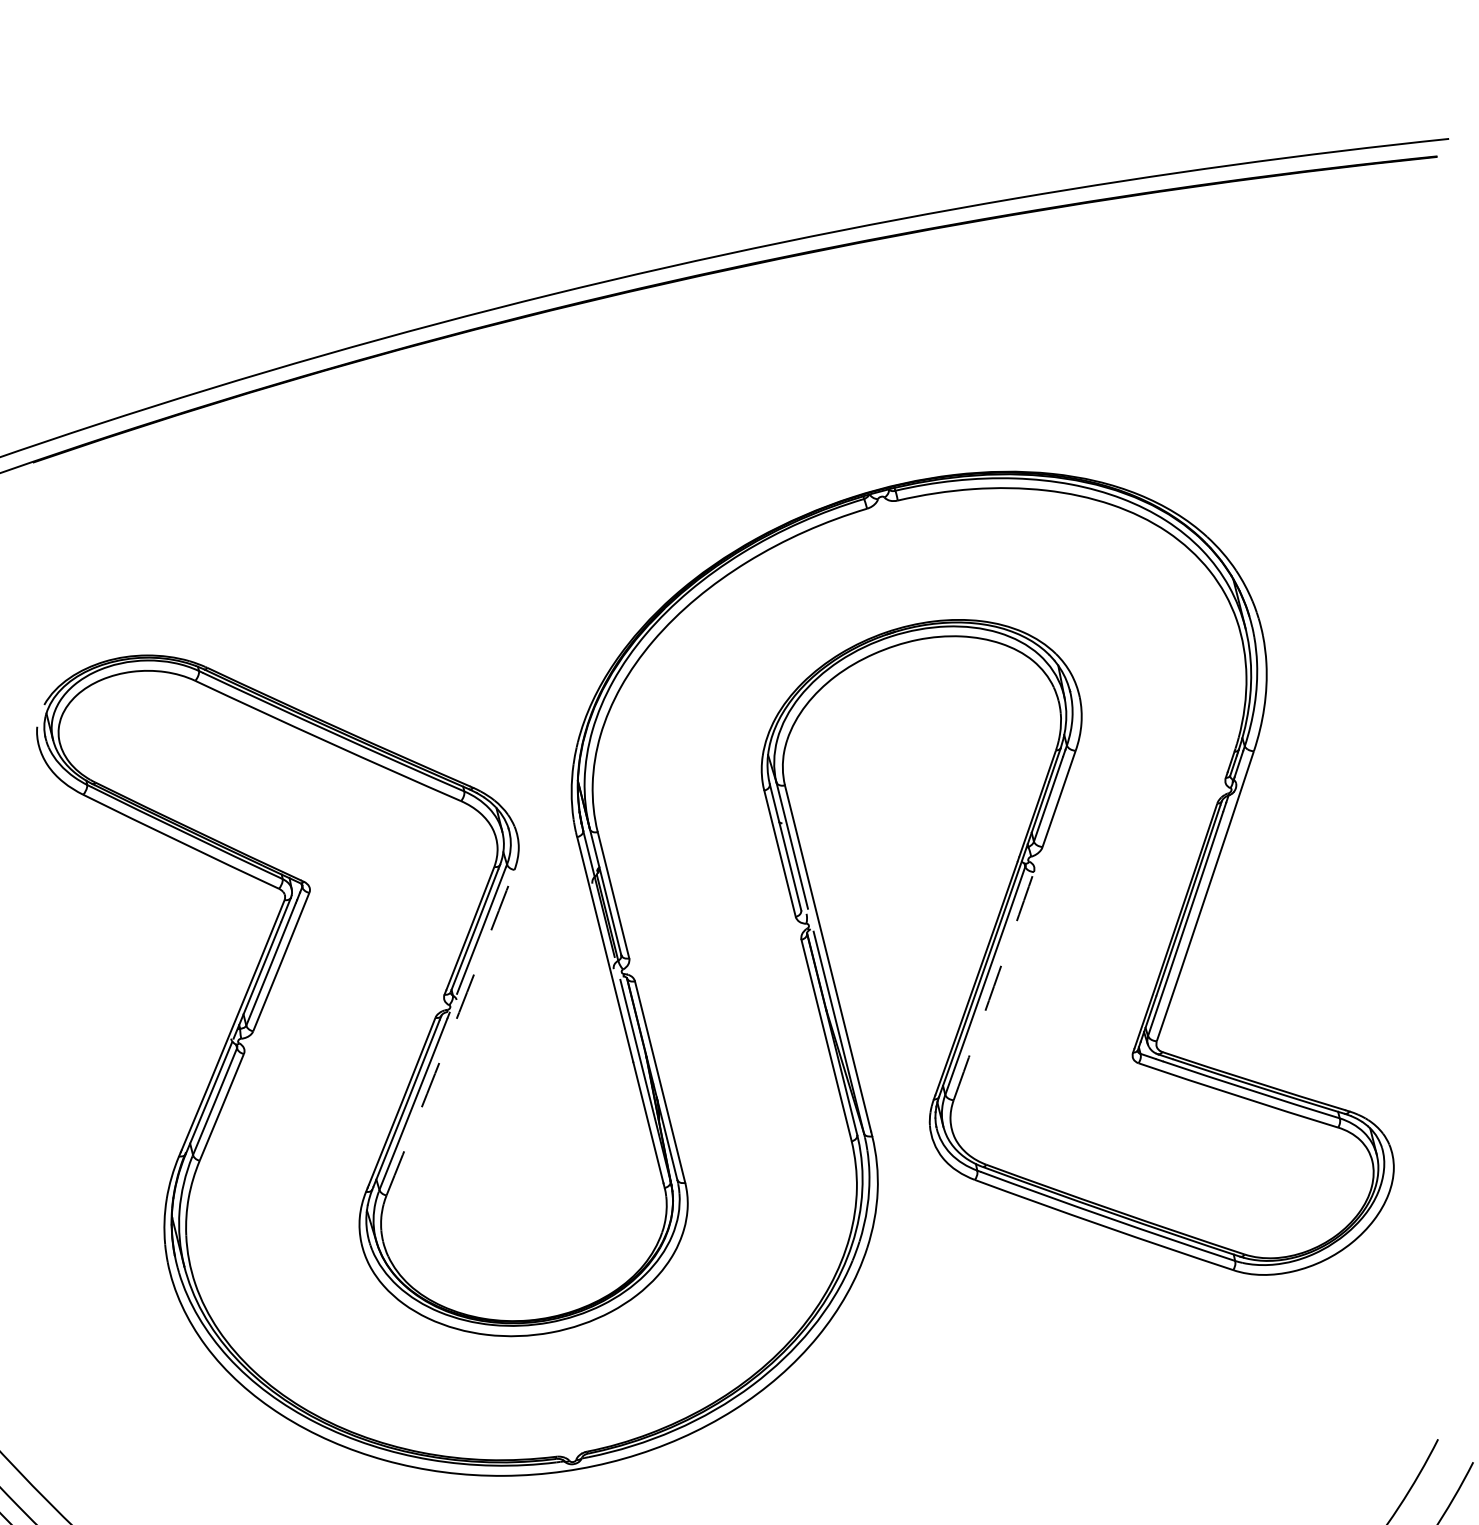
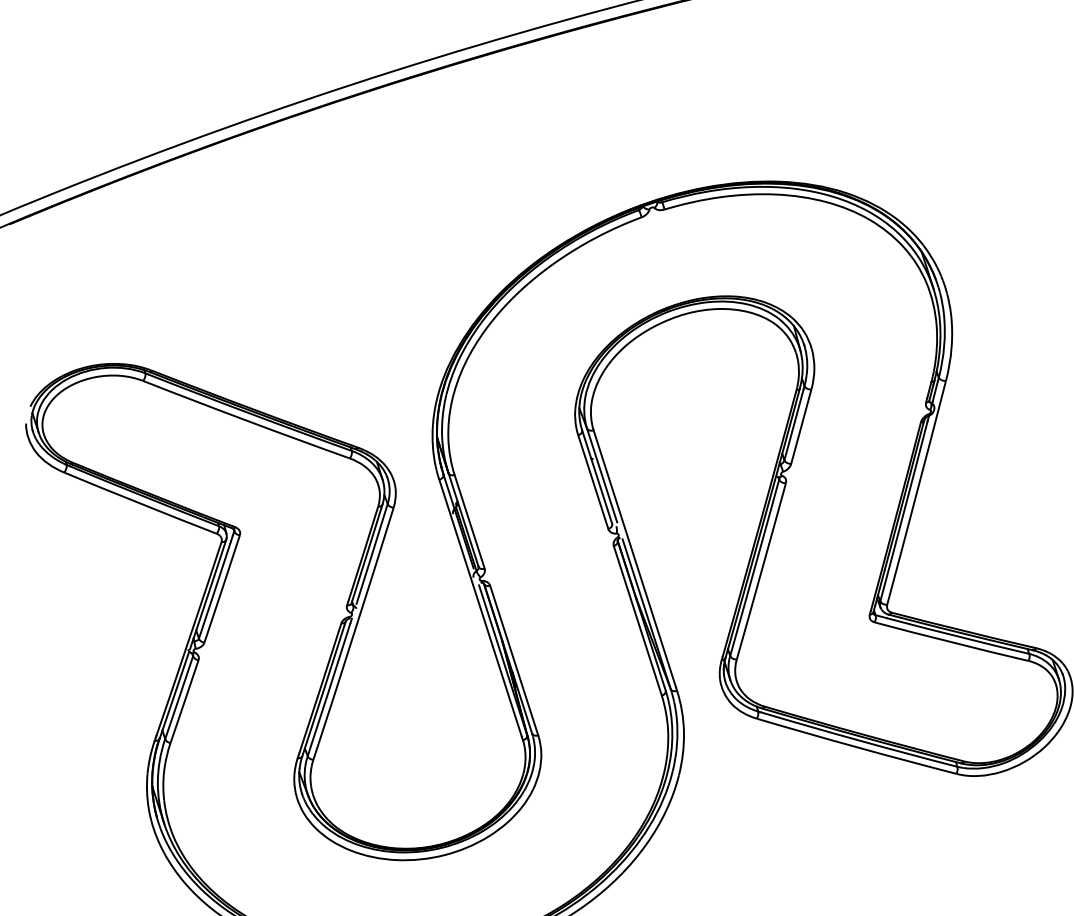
arc: (994, 986) -> (761, 571), dashed -> solid
arc: (451, 1032) -> (354, 633), dashed -> solid

